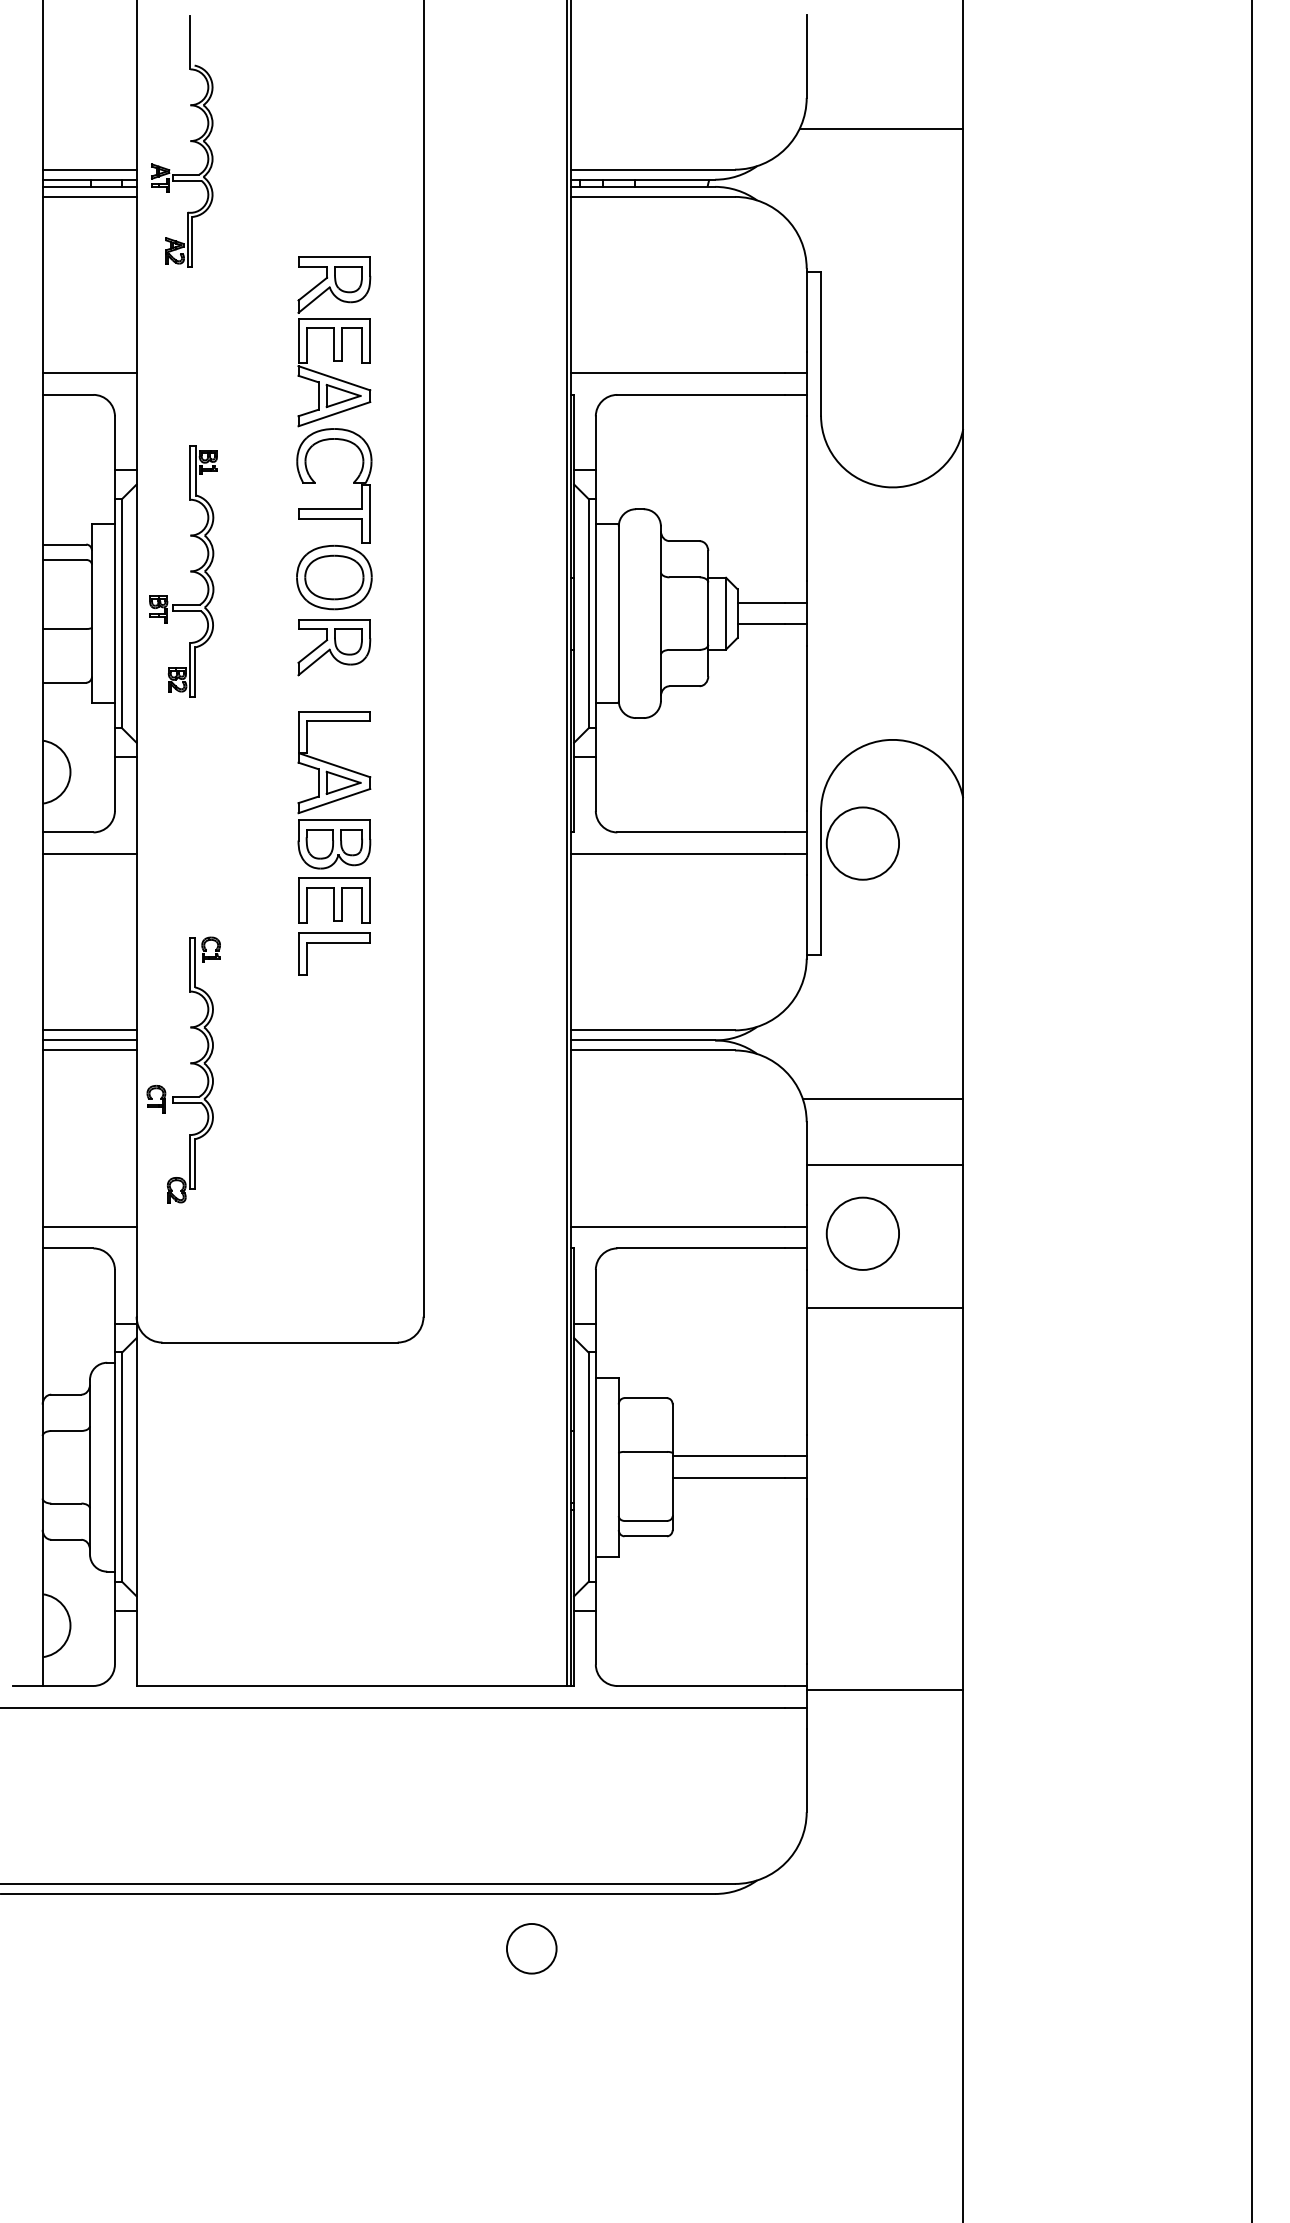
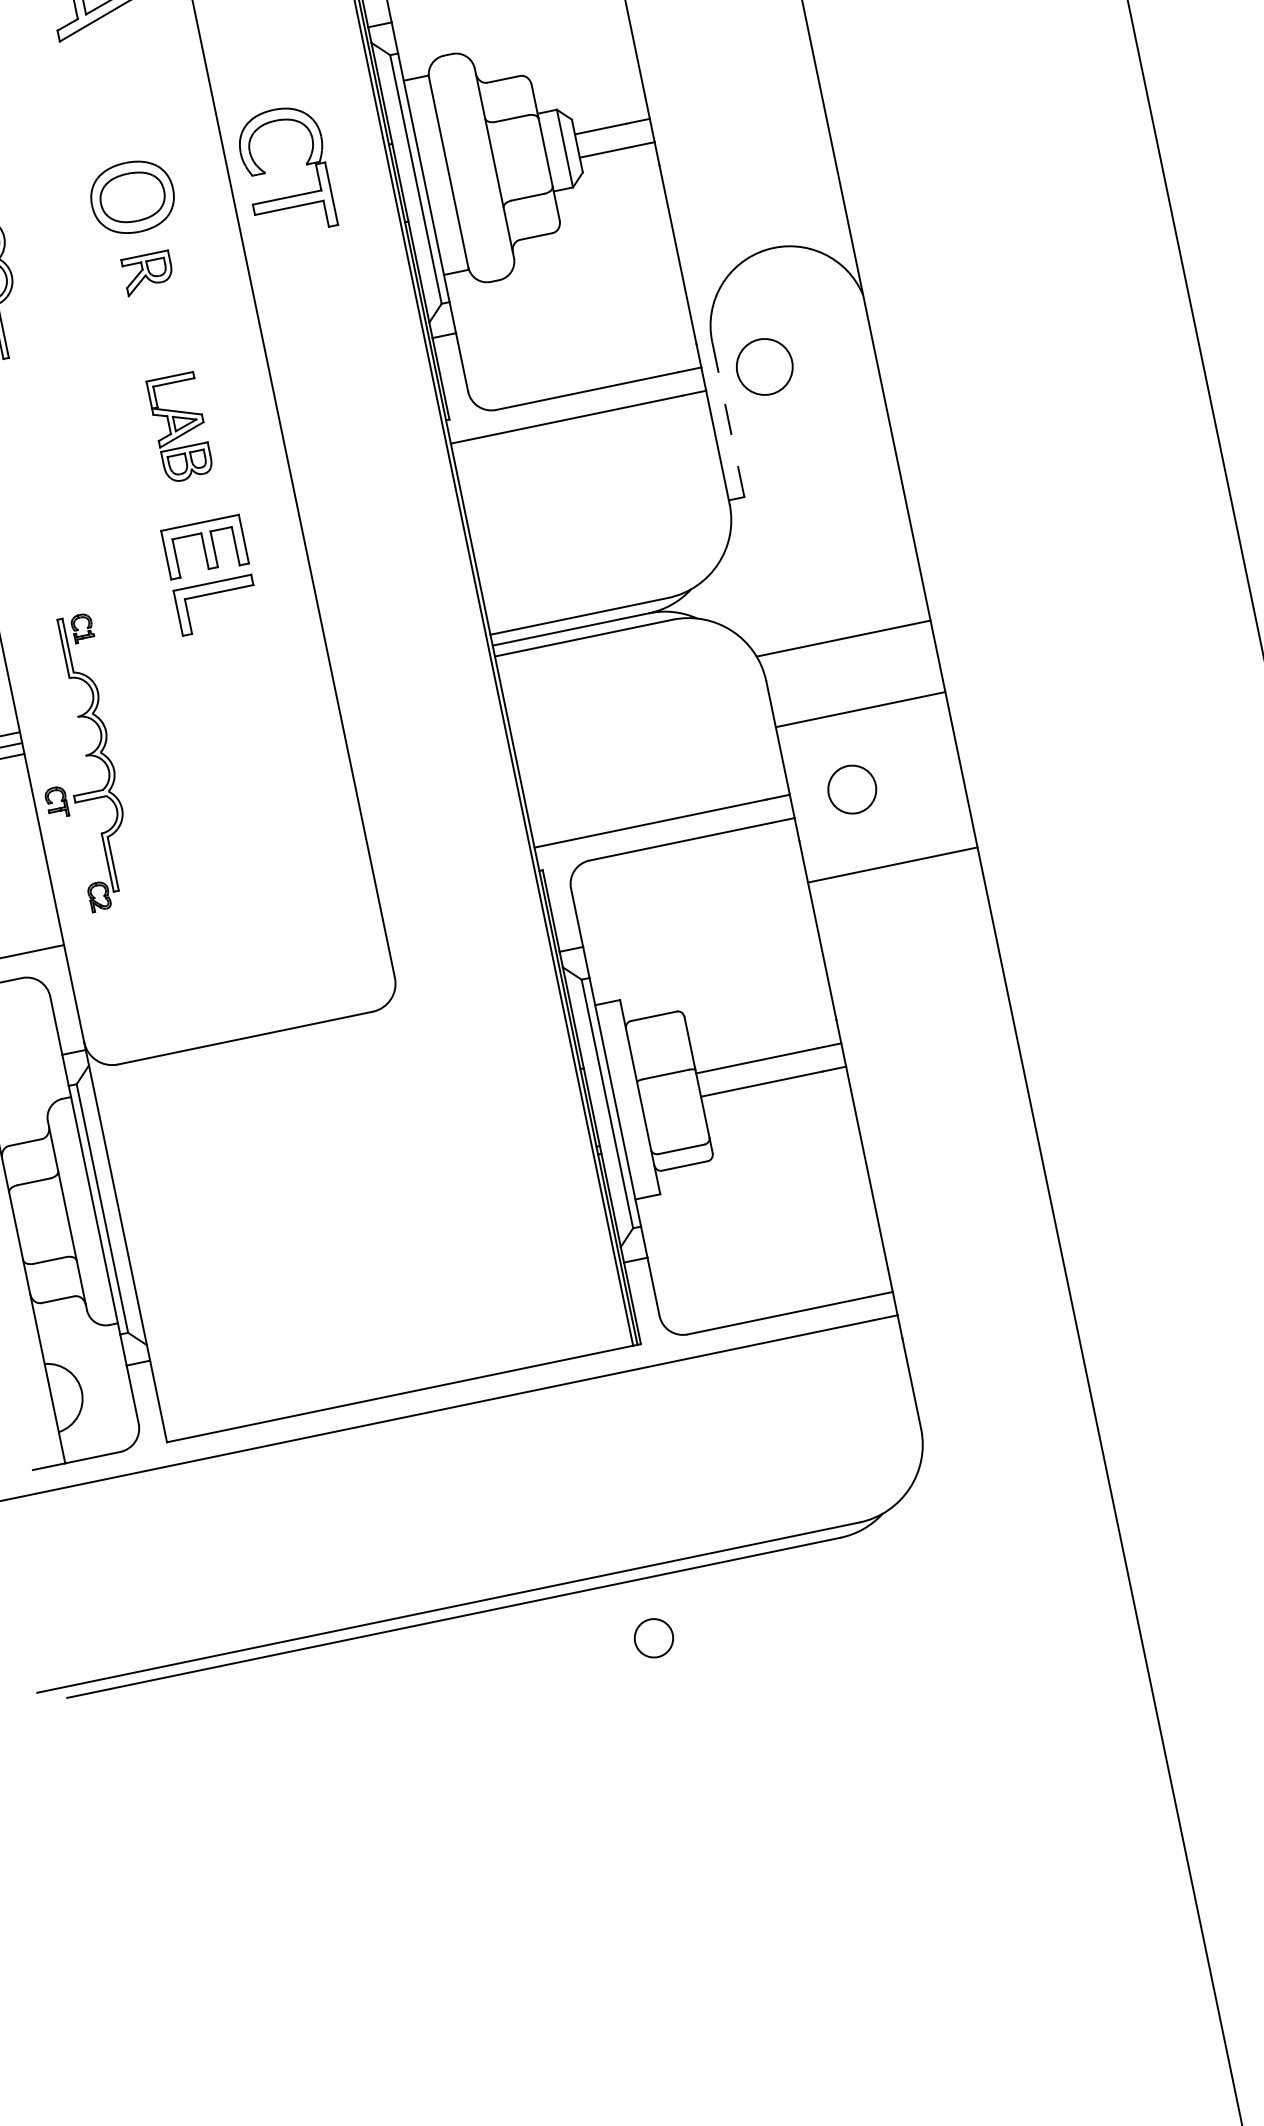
part: (315, 483) -> (265, 173), moved
part: (334, 647) -> (148, 273), size x0.6
part: (334, 790) -> (180, 427), size x0.6
circle: (862, 843) -> (764, 366), size x0.7
line: (821, 883) -> (728, 419), solid -> dashed
circle: (862, 1233) -> (851, 789), size x0.6
line: (884, 1689) -> (977, 1278), removed
circle: (531, 1948) -> (653, 1638), size x0.7

